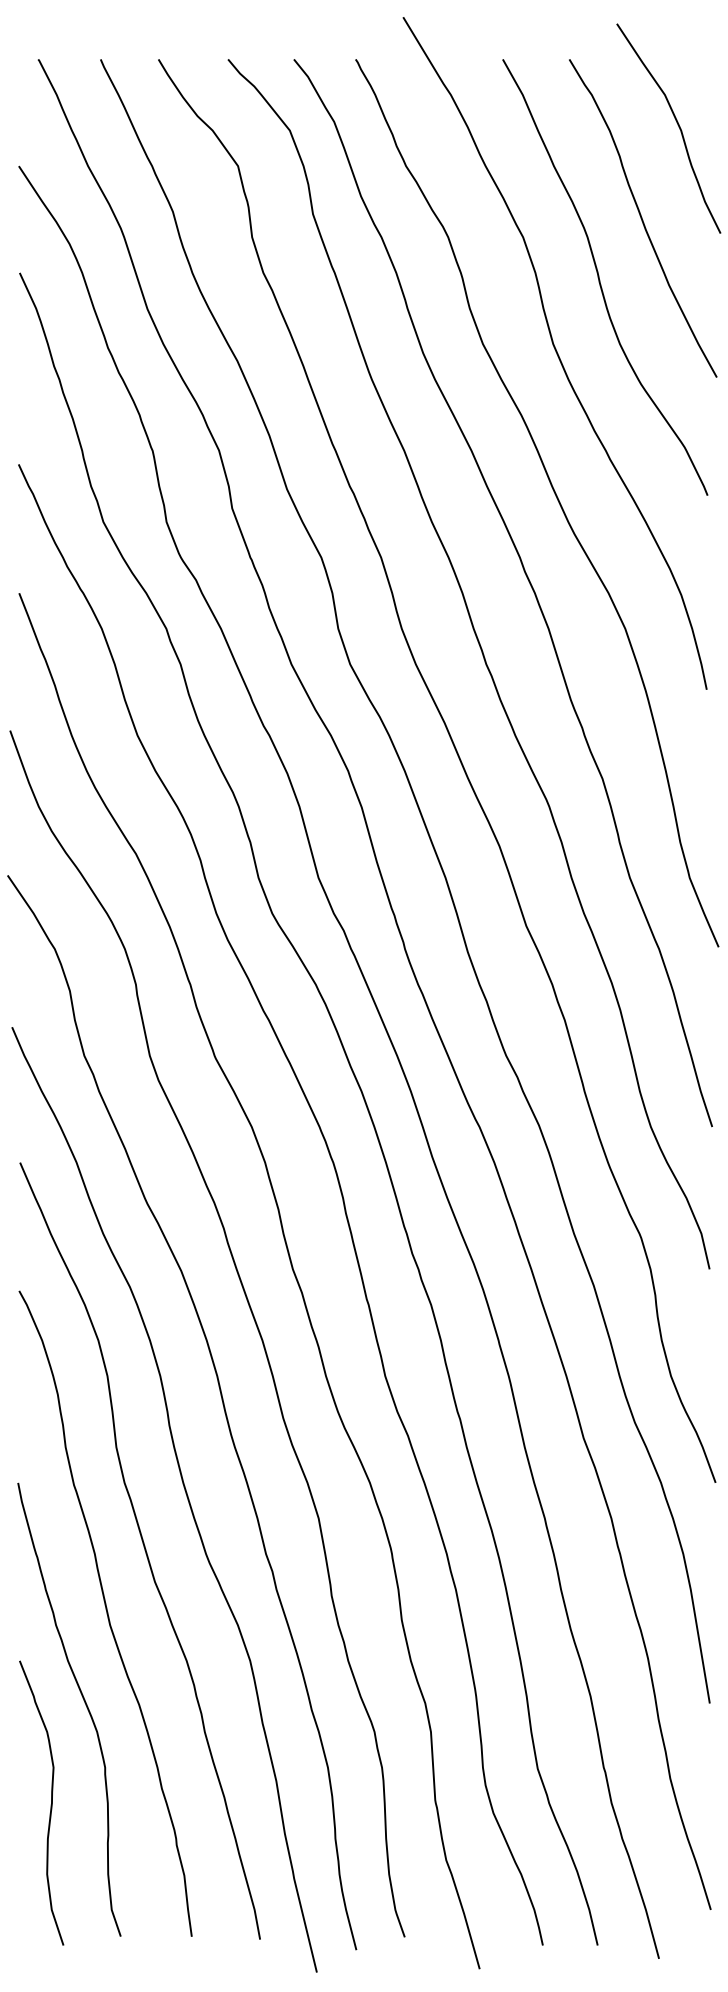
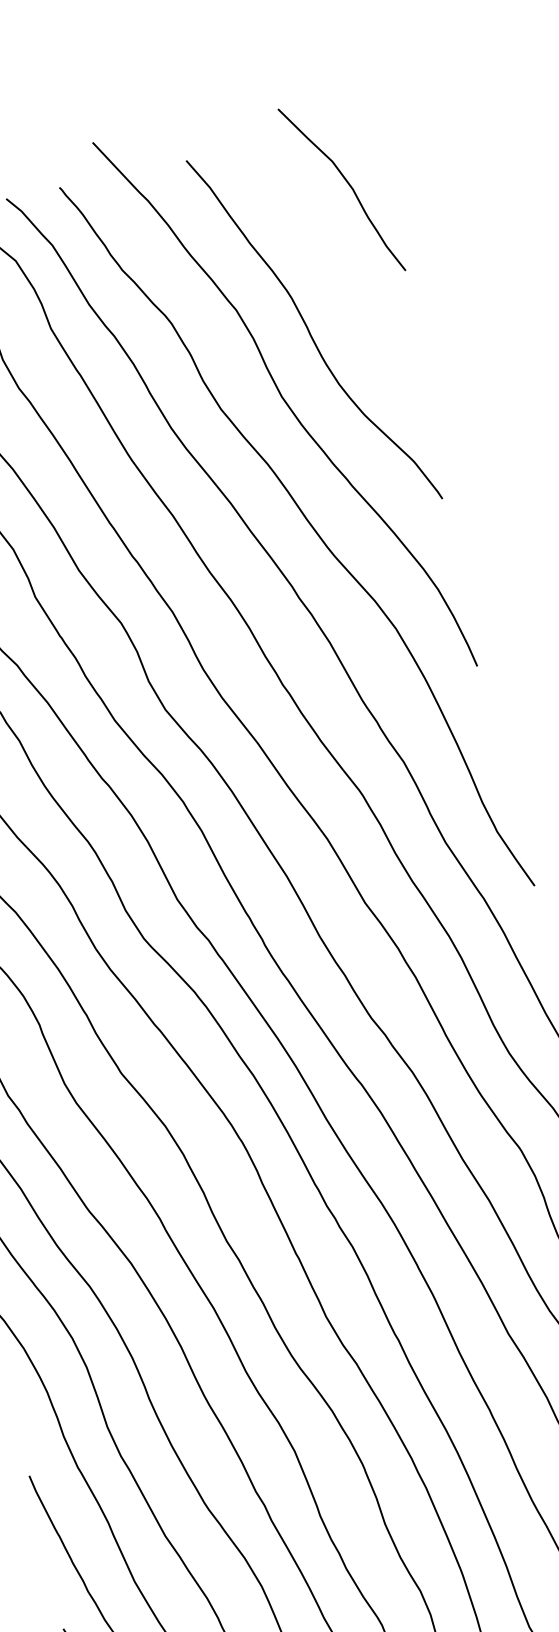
curve: (642, 218) -> (335, 272), removed

